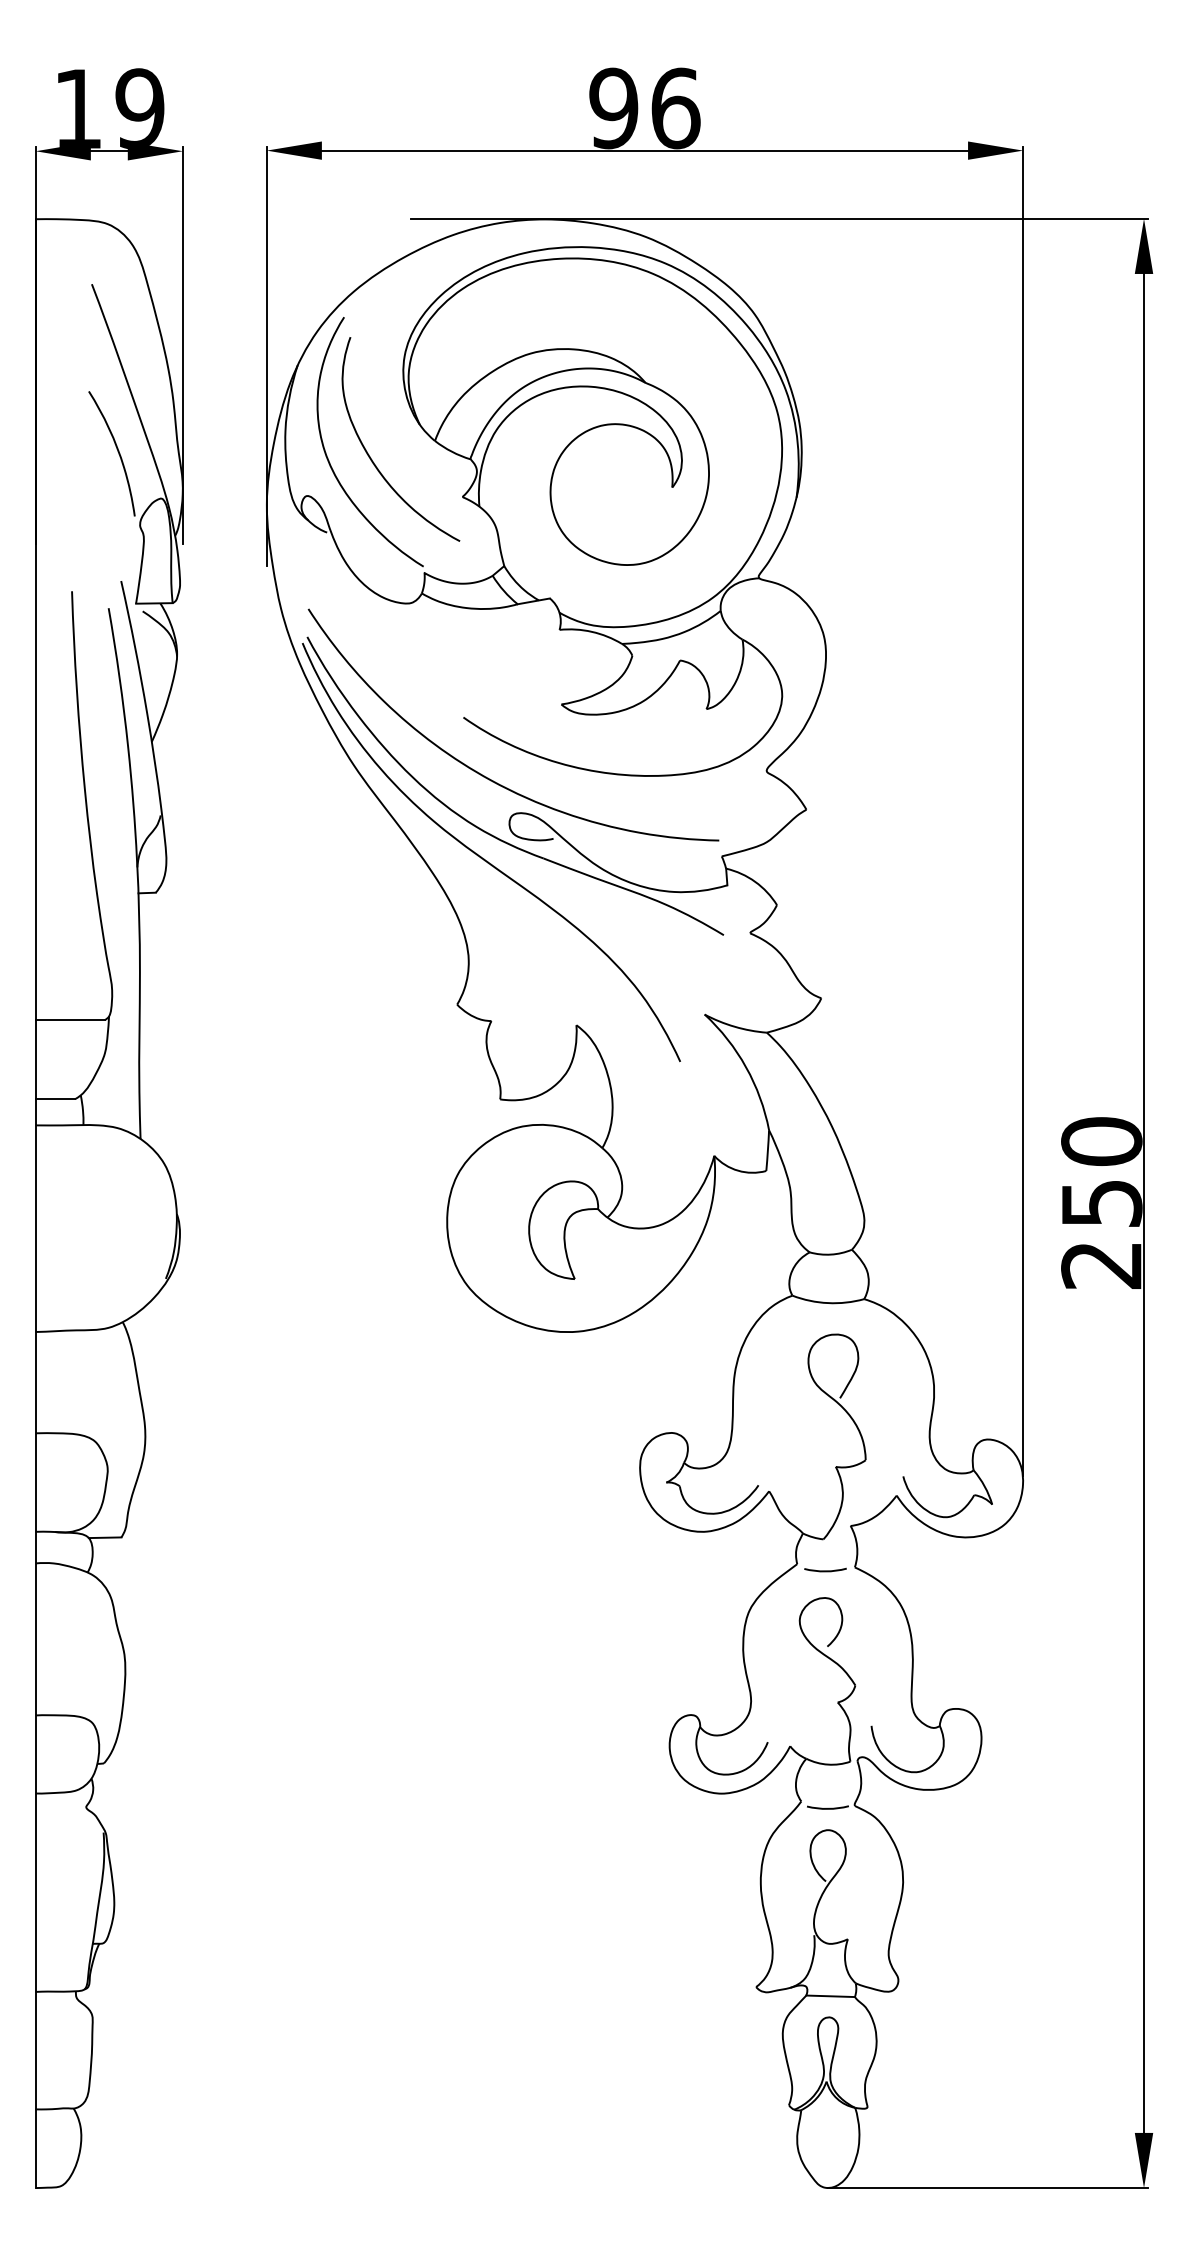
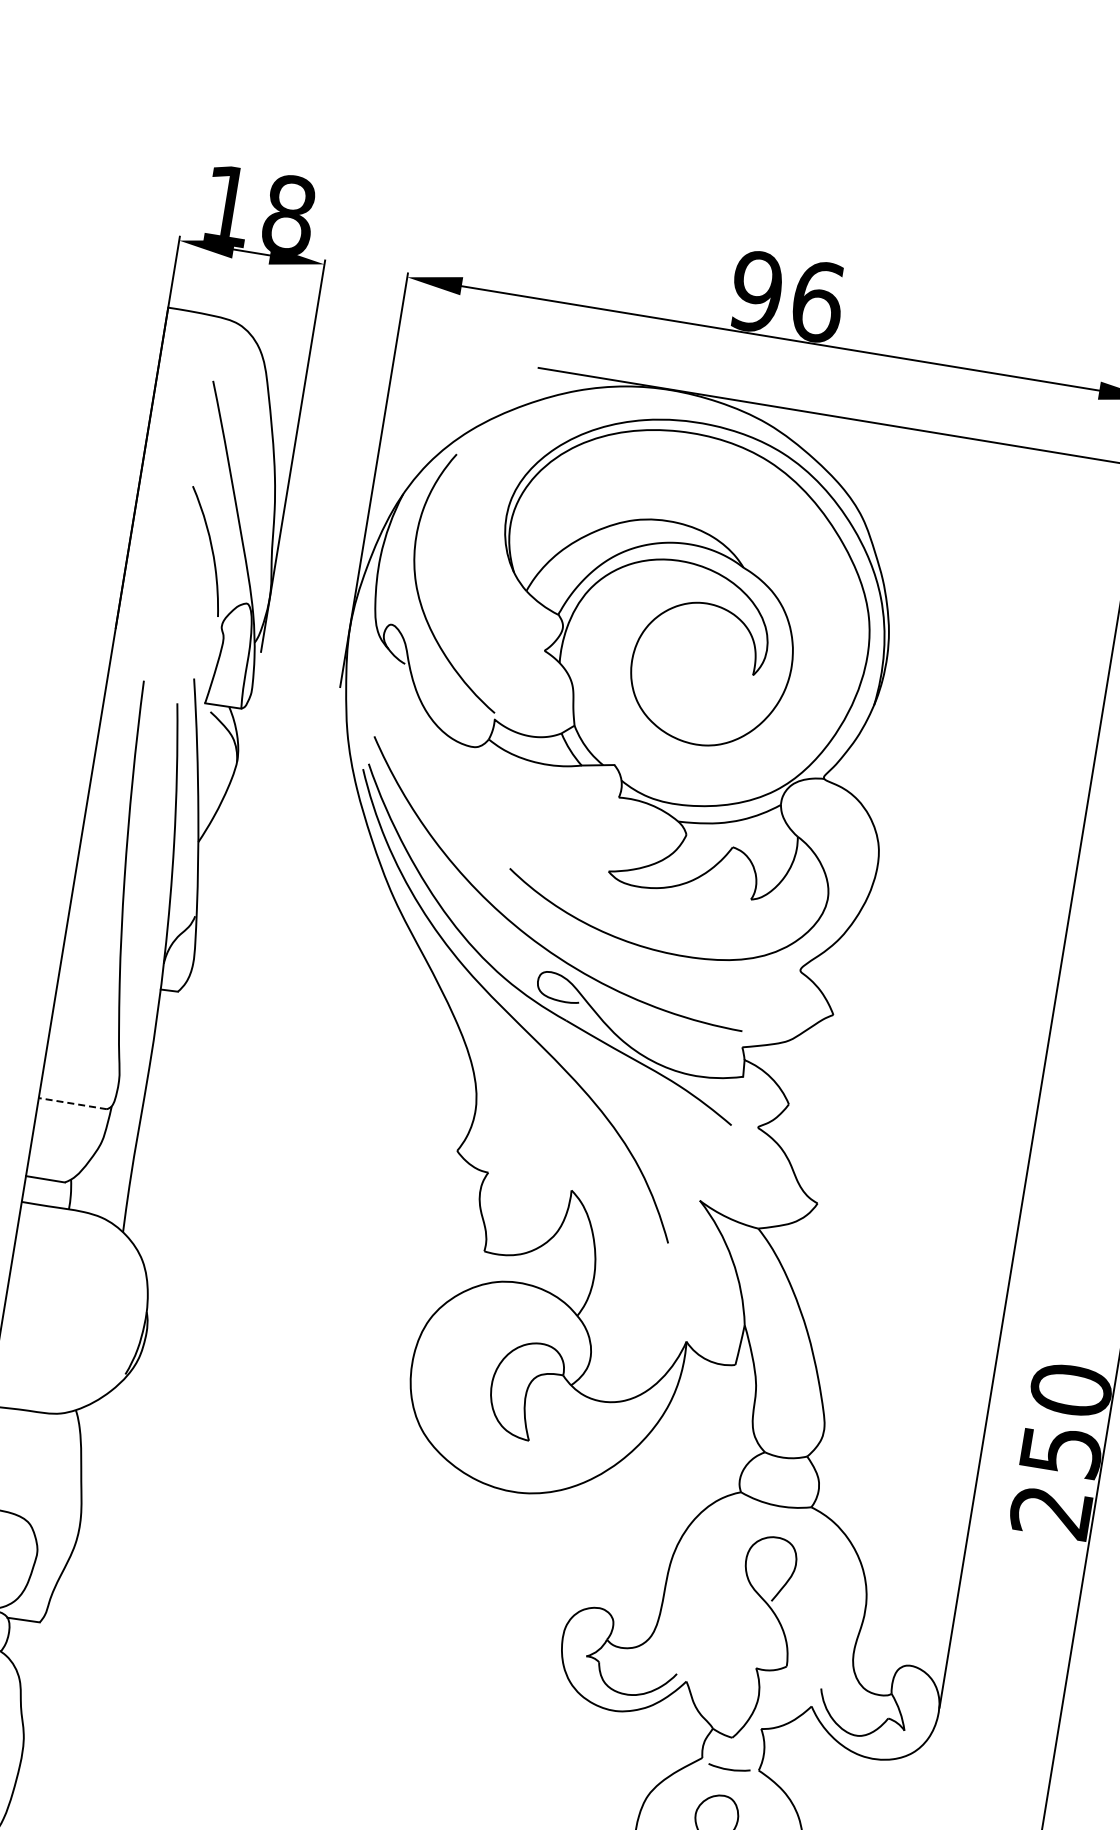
text: (139, 108) -> (288, 215), 19 -> 18
curve: (372, 459) -> (461, 599), removed
line: (69, 1020) -> (72, 1103), solid -> dashed

